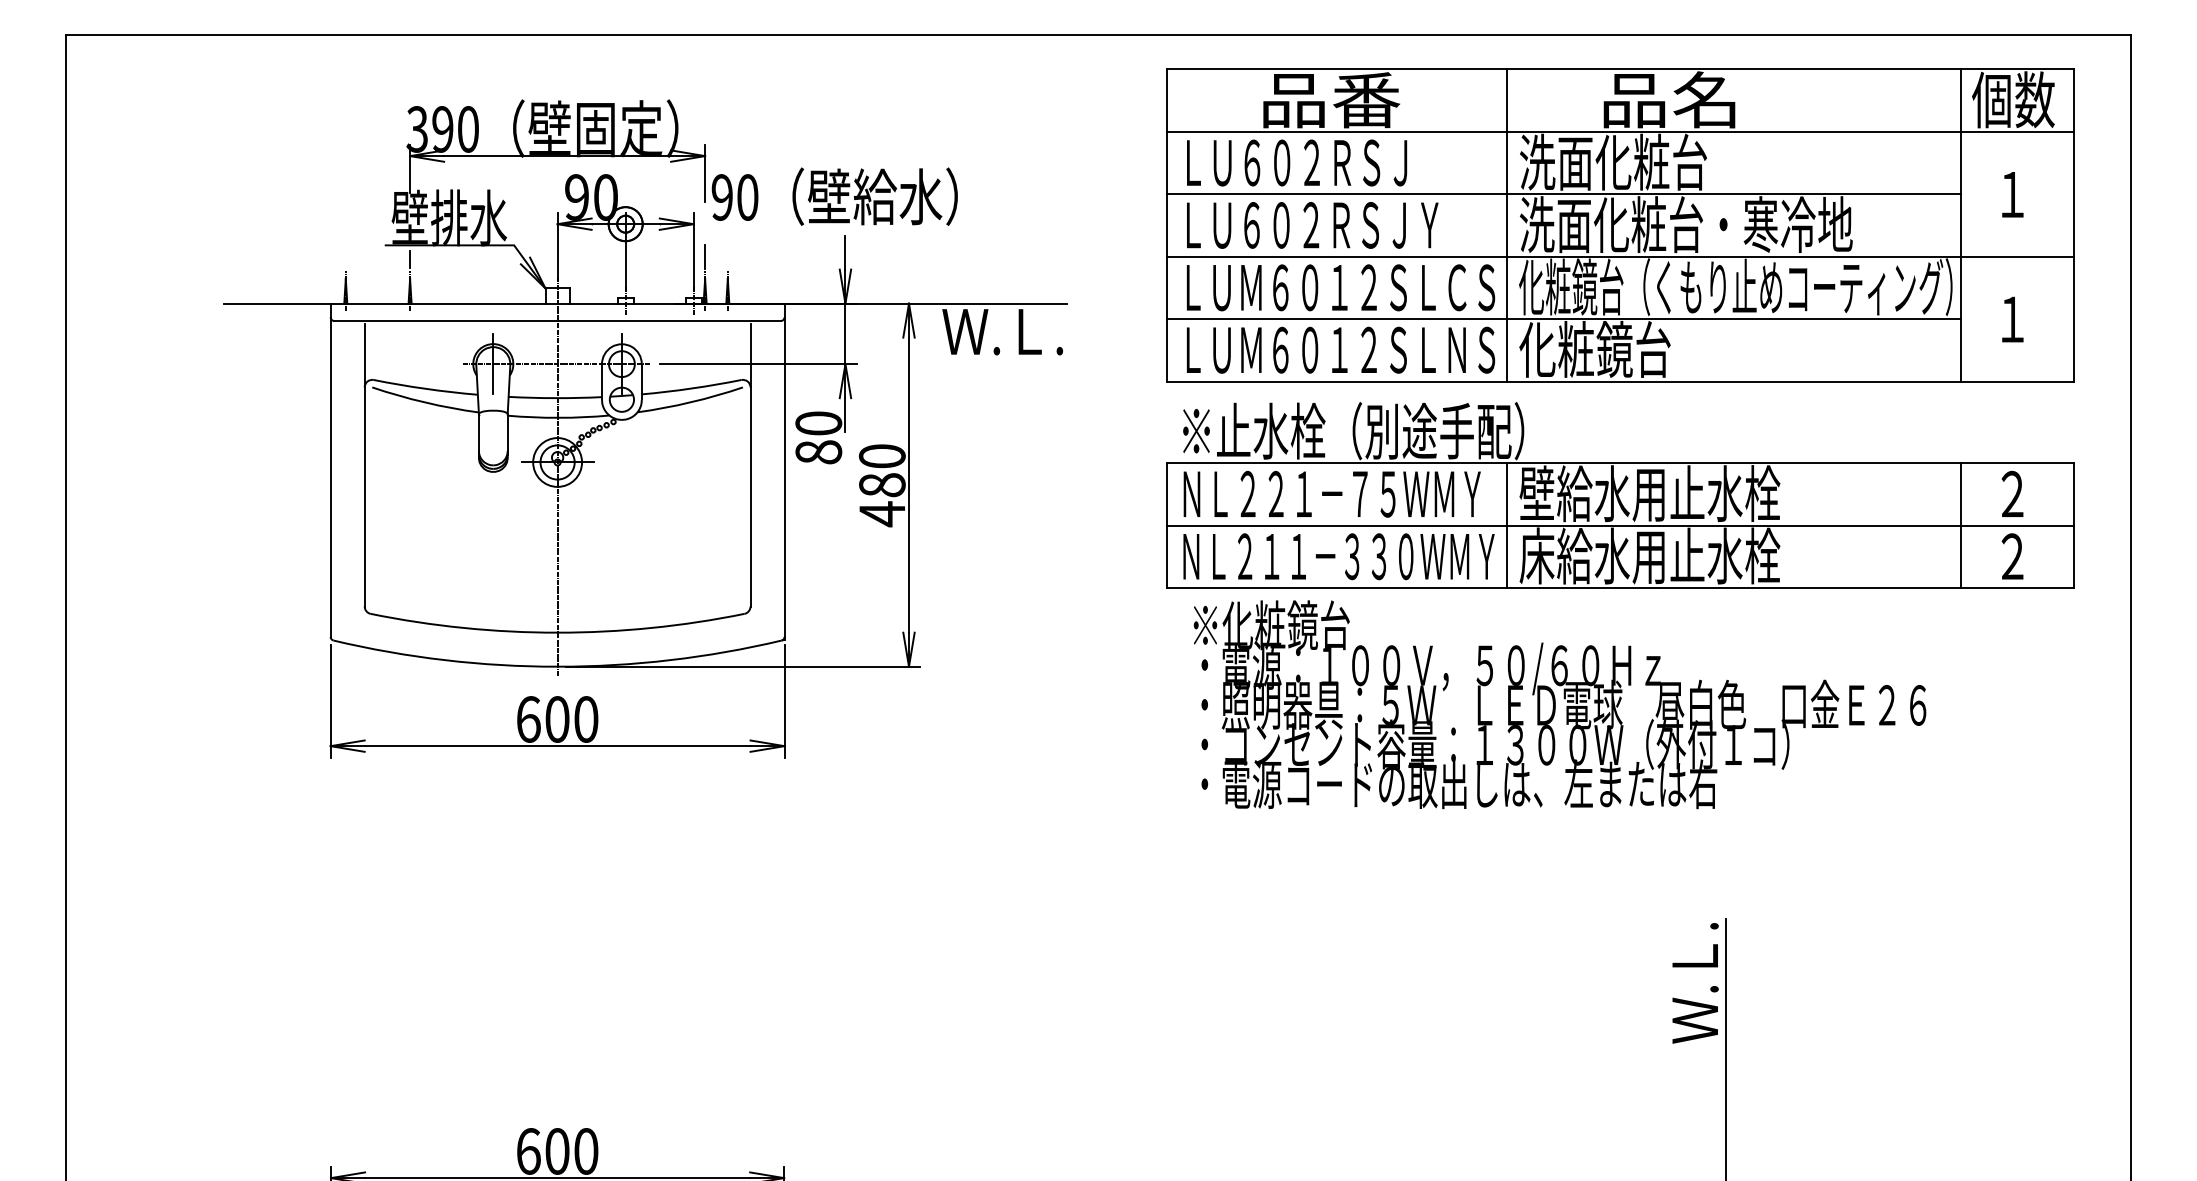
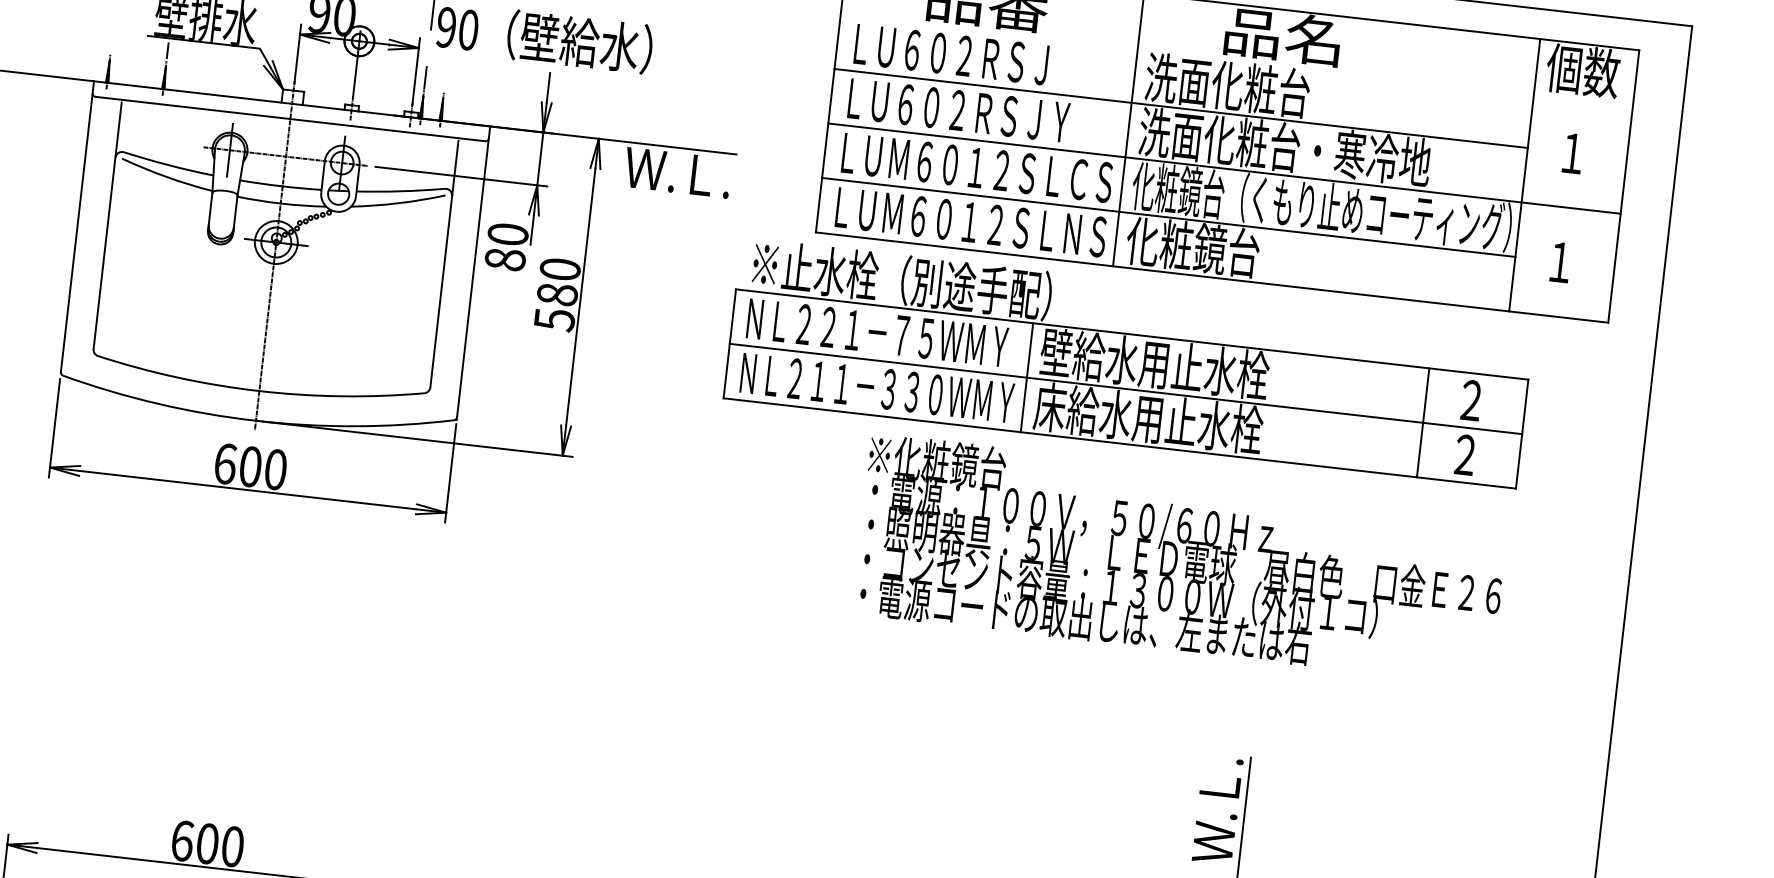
line: (1620, 131) -> (1236, 59), removed
part: (1620, 495) -> (1129, 362), moved
text: (882, 514) -> (554, 320), 480 -> 580
text: (1559, 704) -> (1180, 559), moved

